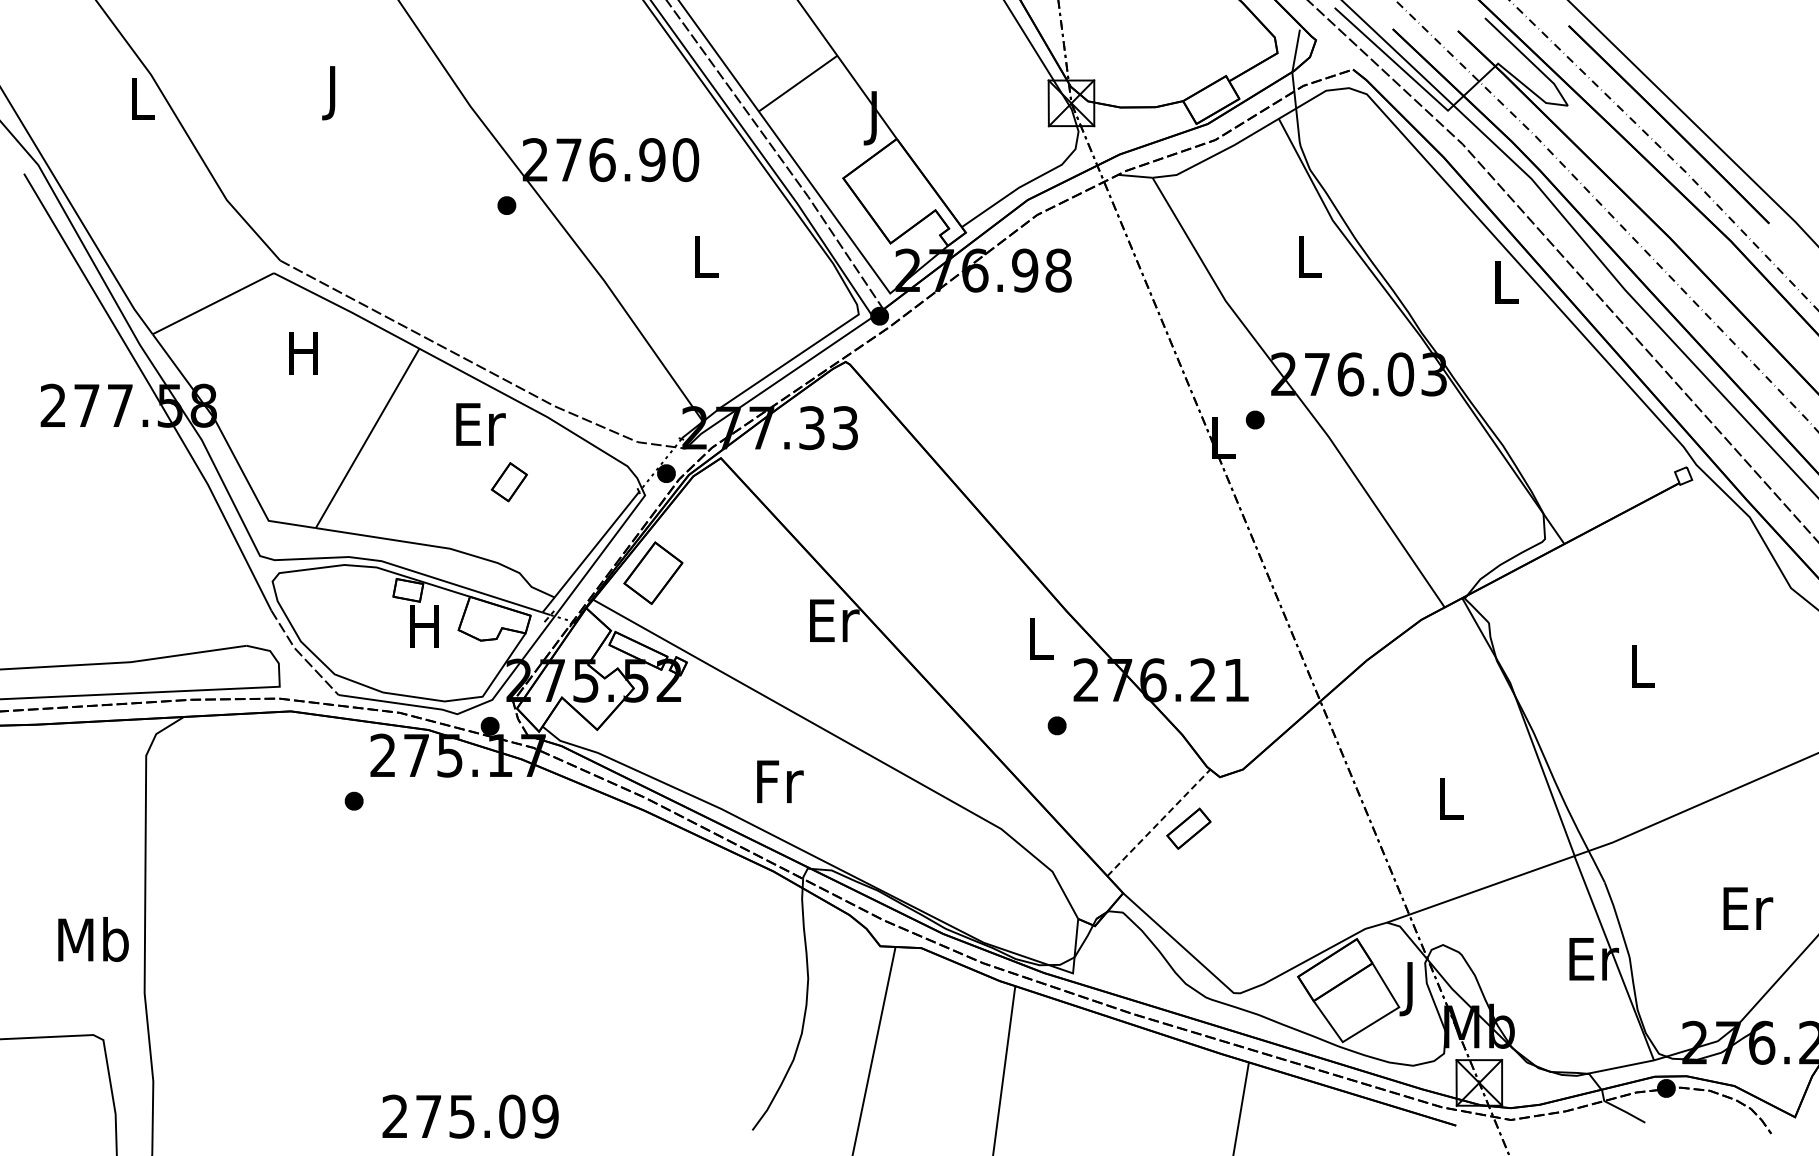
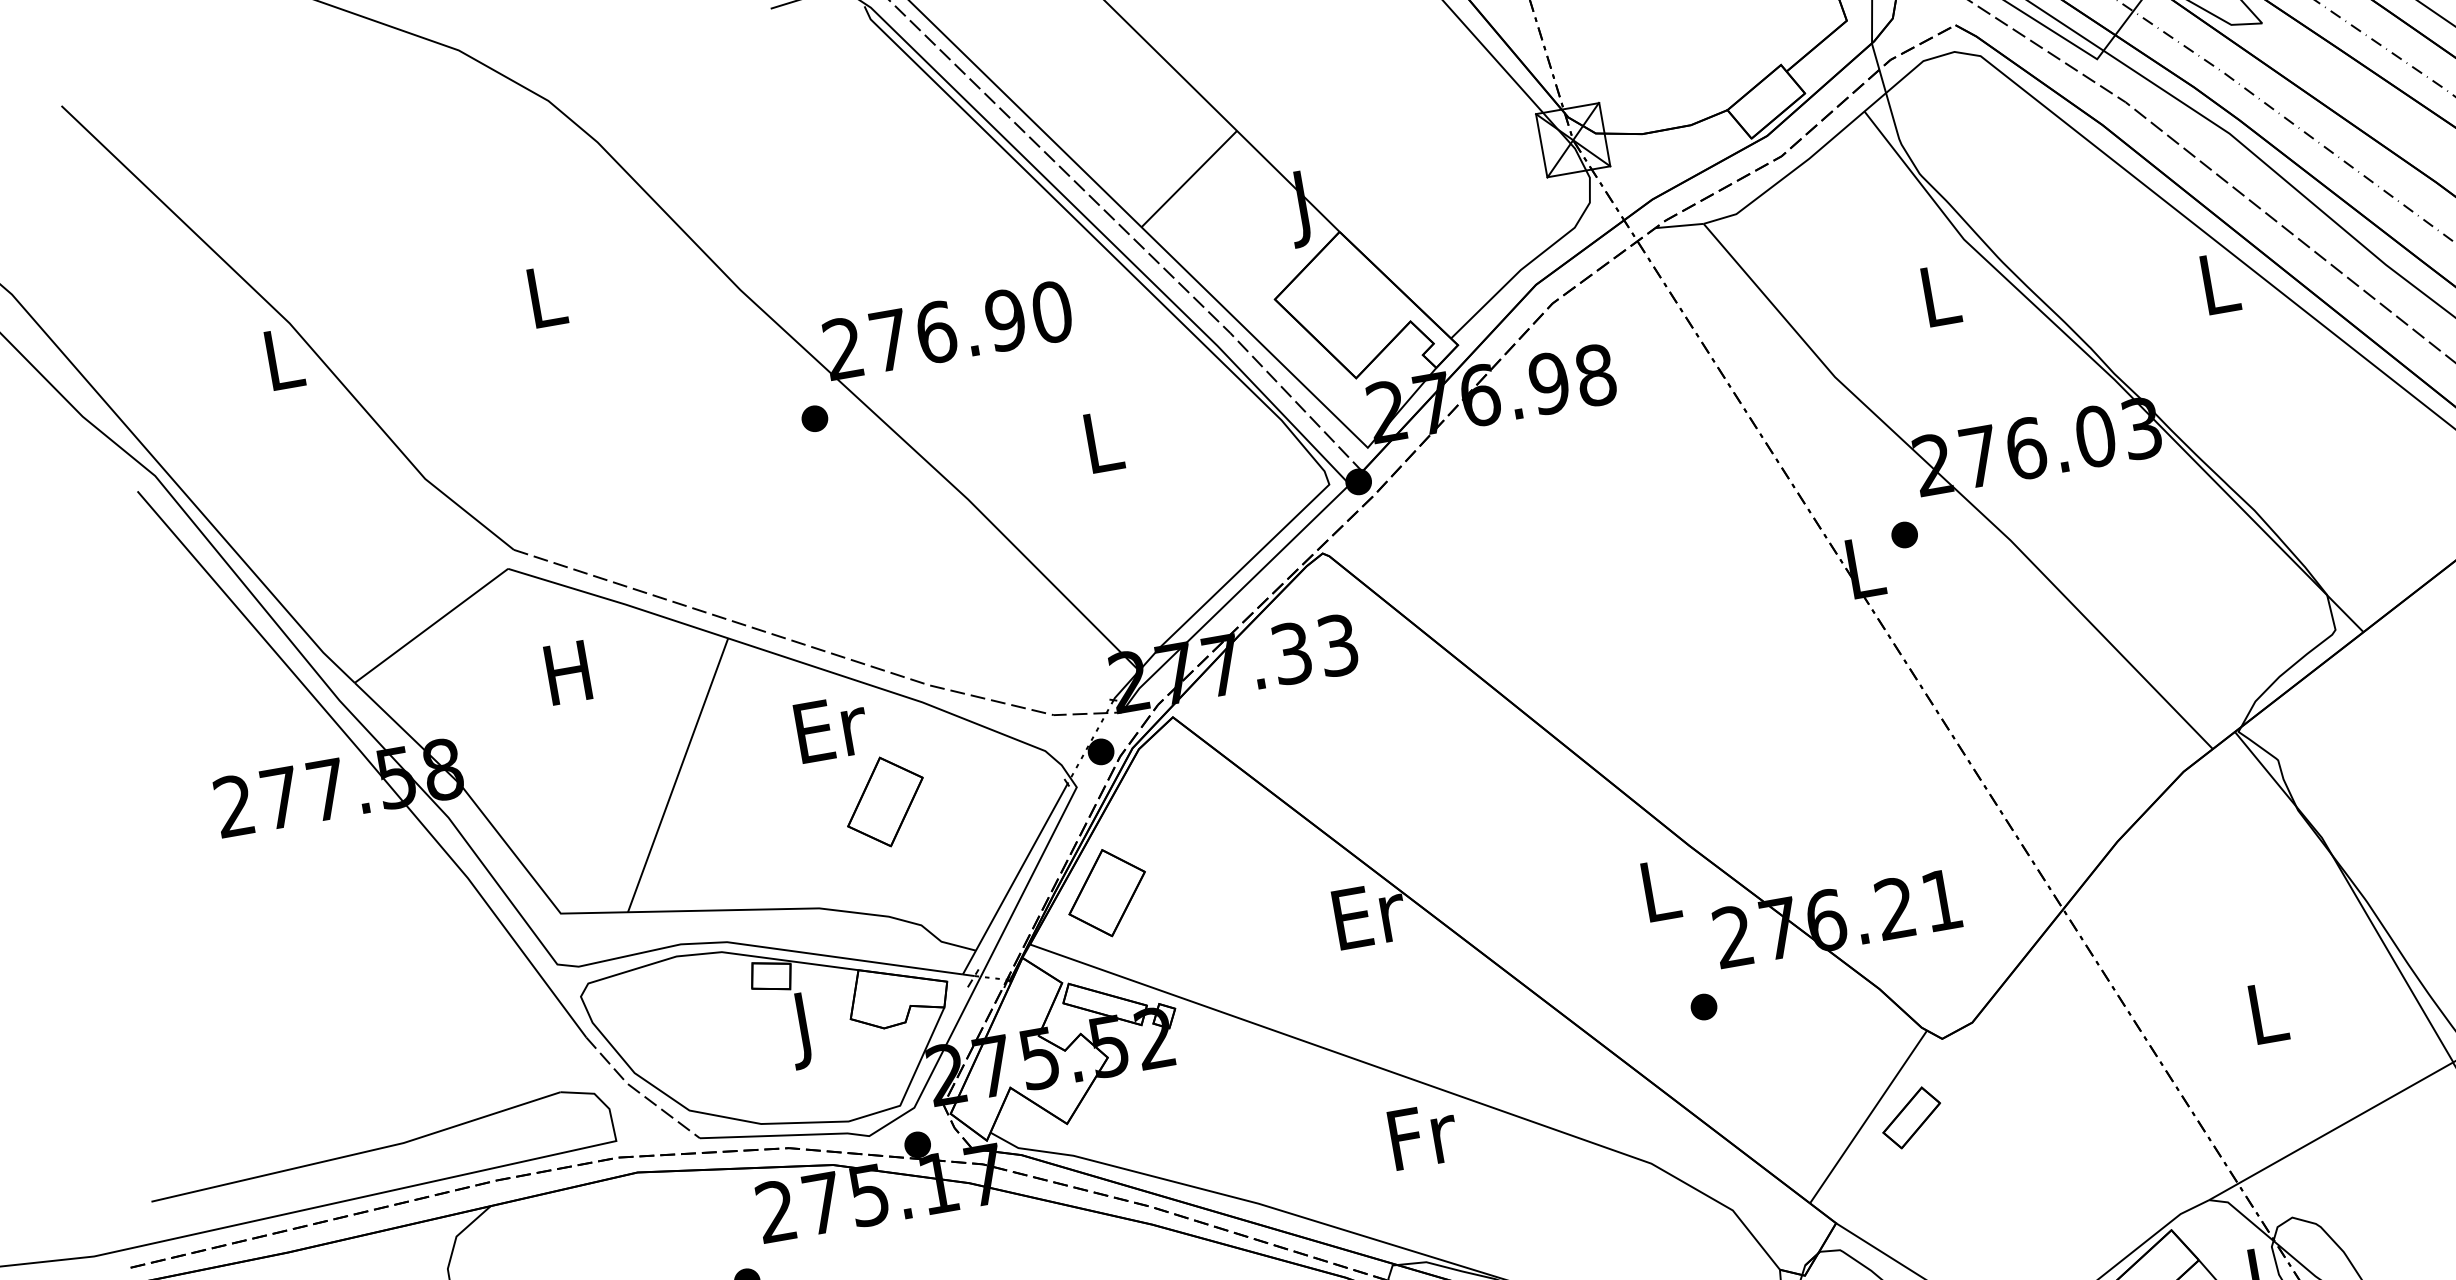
text: (334, 93) -> (548, 304), J -> L
part: (509, 481) -> (885, 800), size x1.67
text: (424, 632) -> (803, 1030), H -> J
text: (780, 781) -> (1423, 1135), moved
line: (1159, 822) -> (1869, 1116), dashed -> solid

